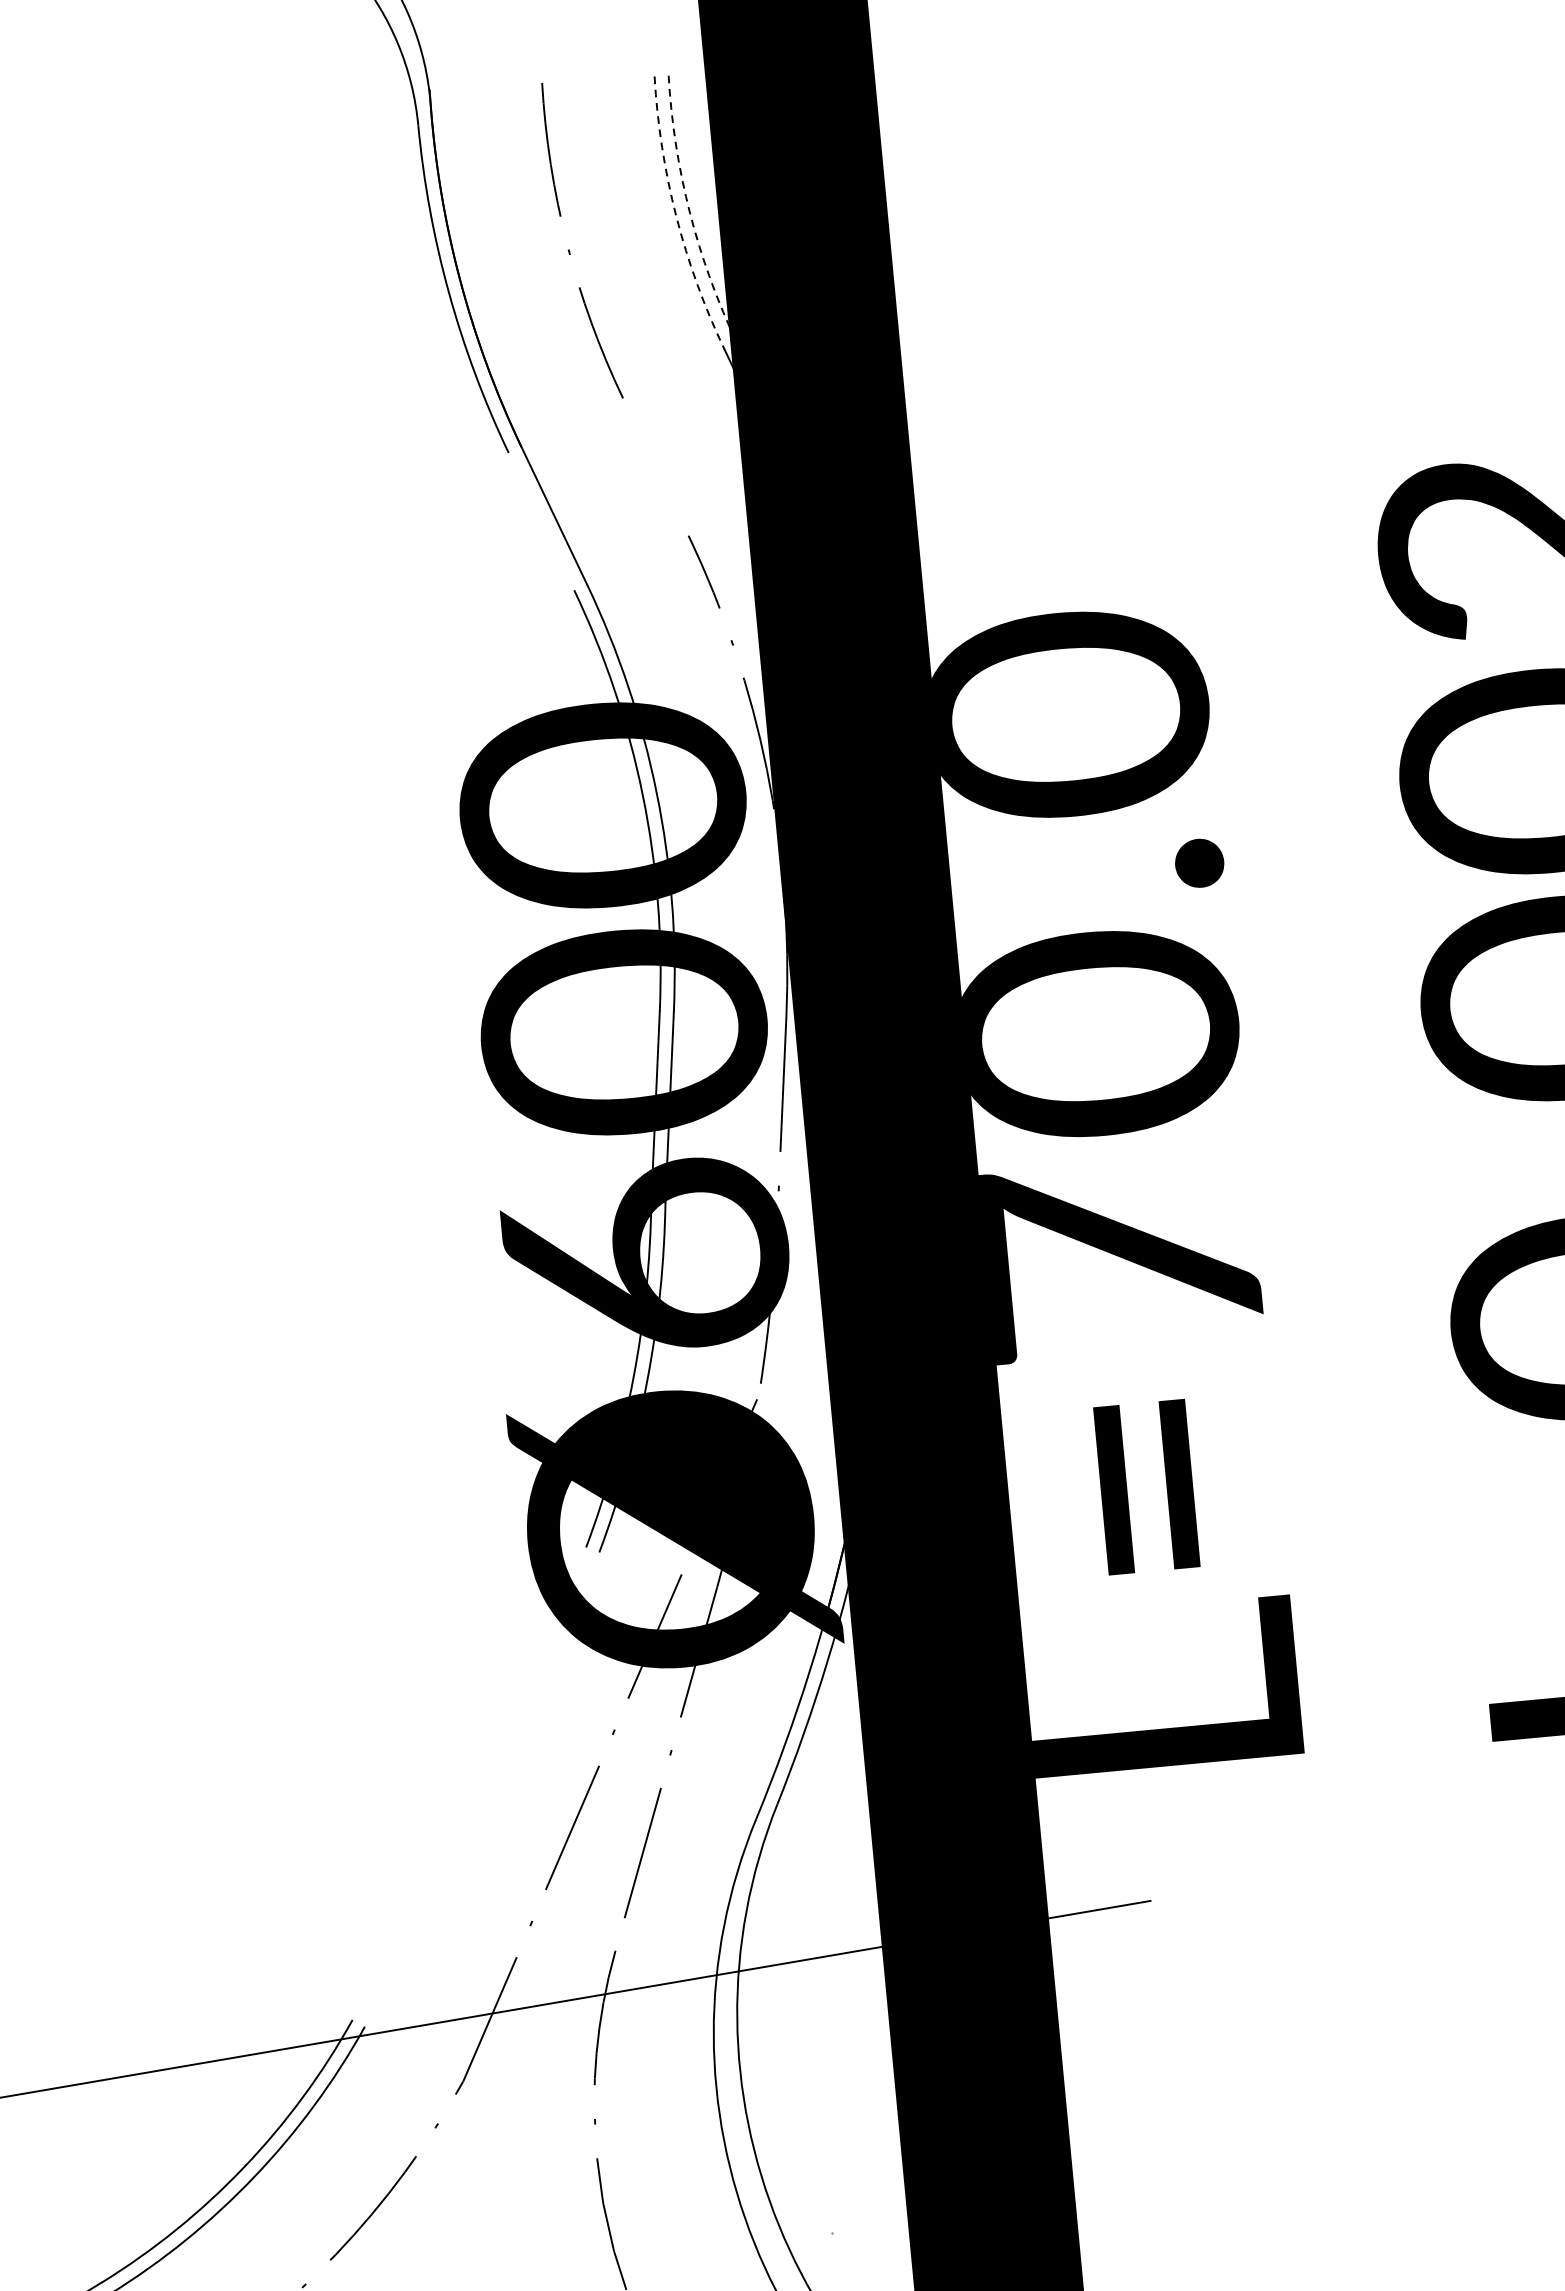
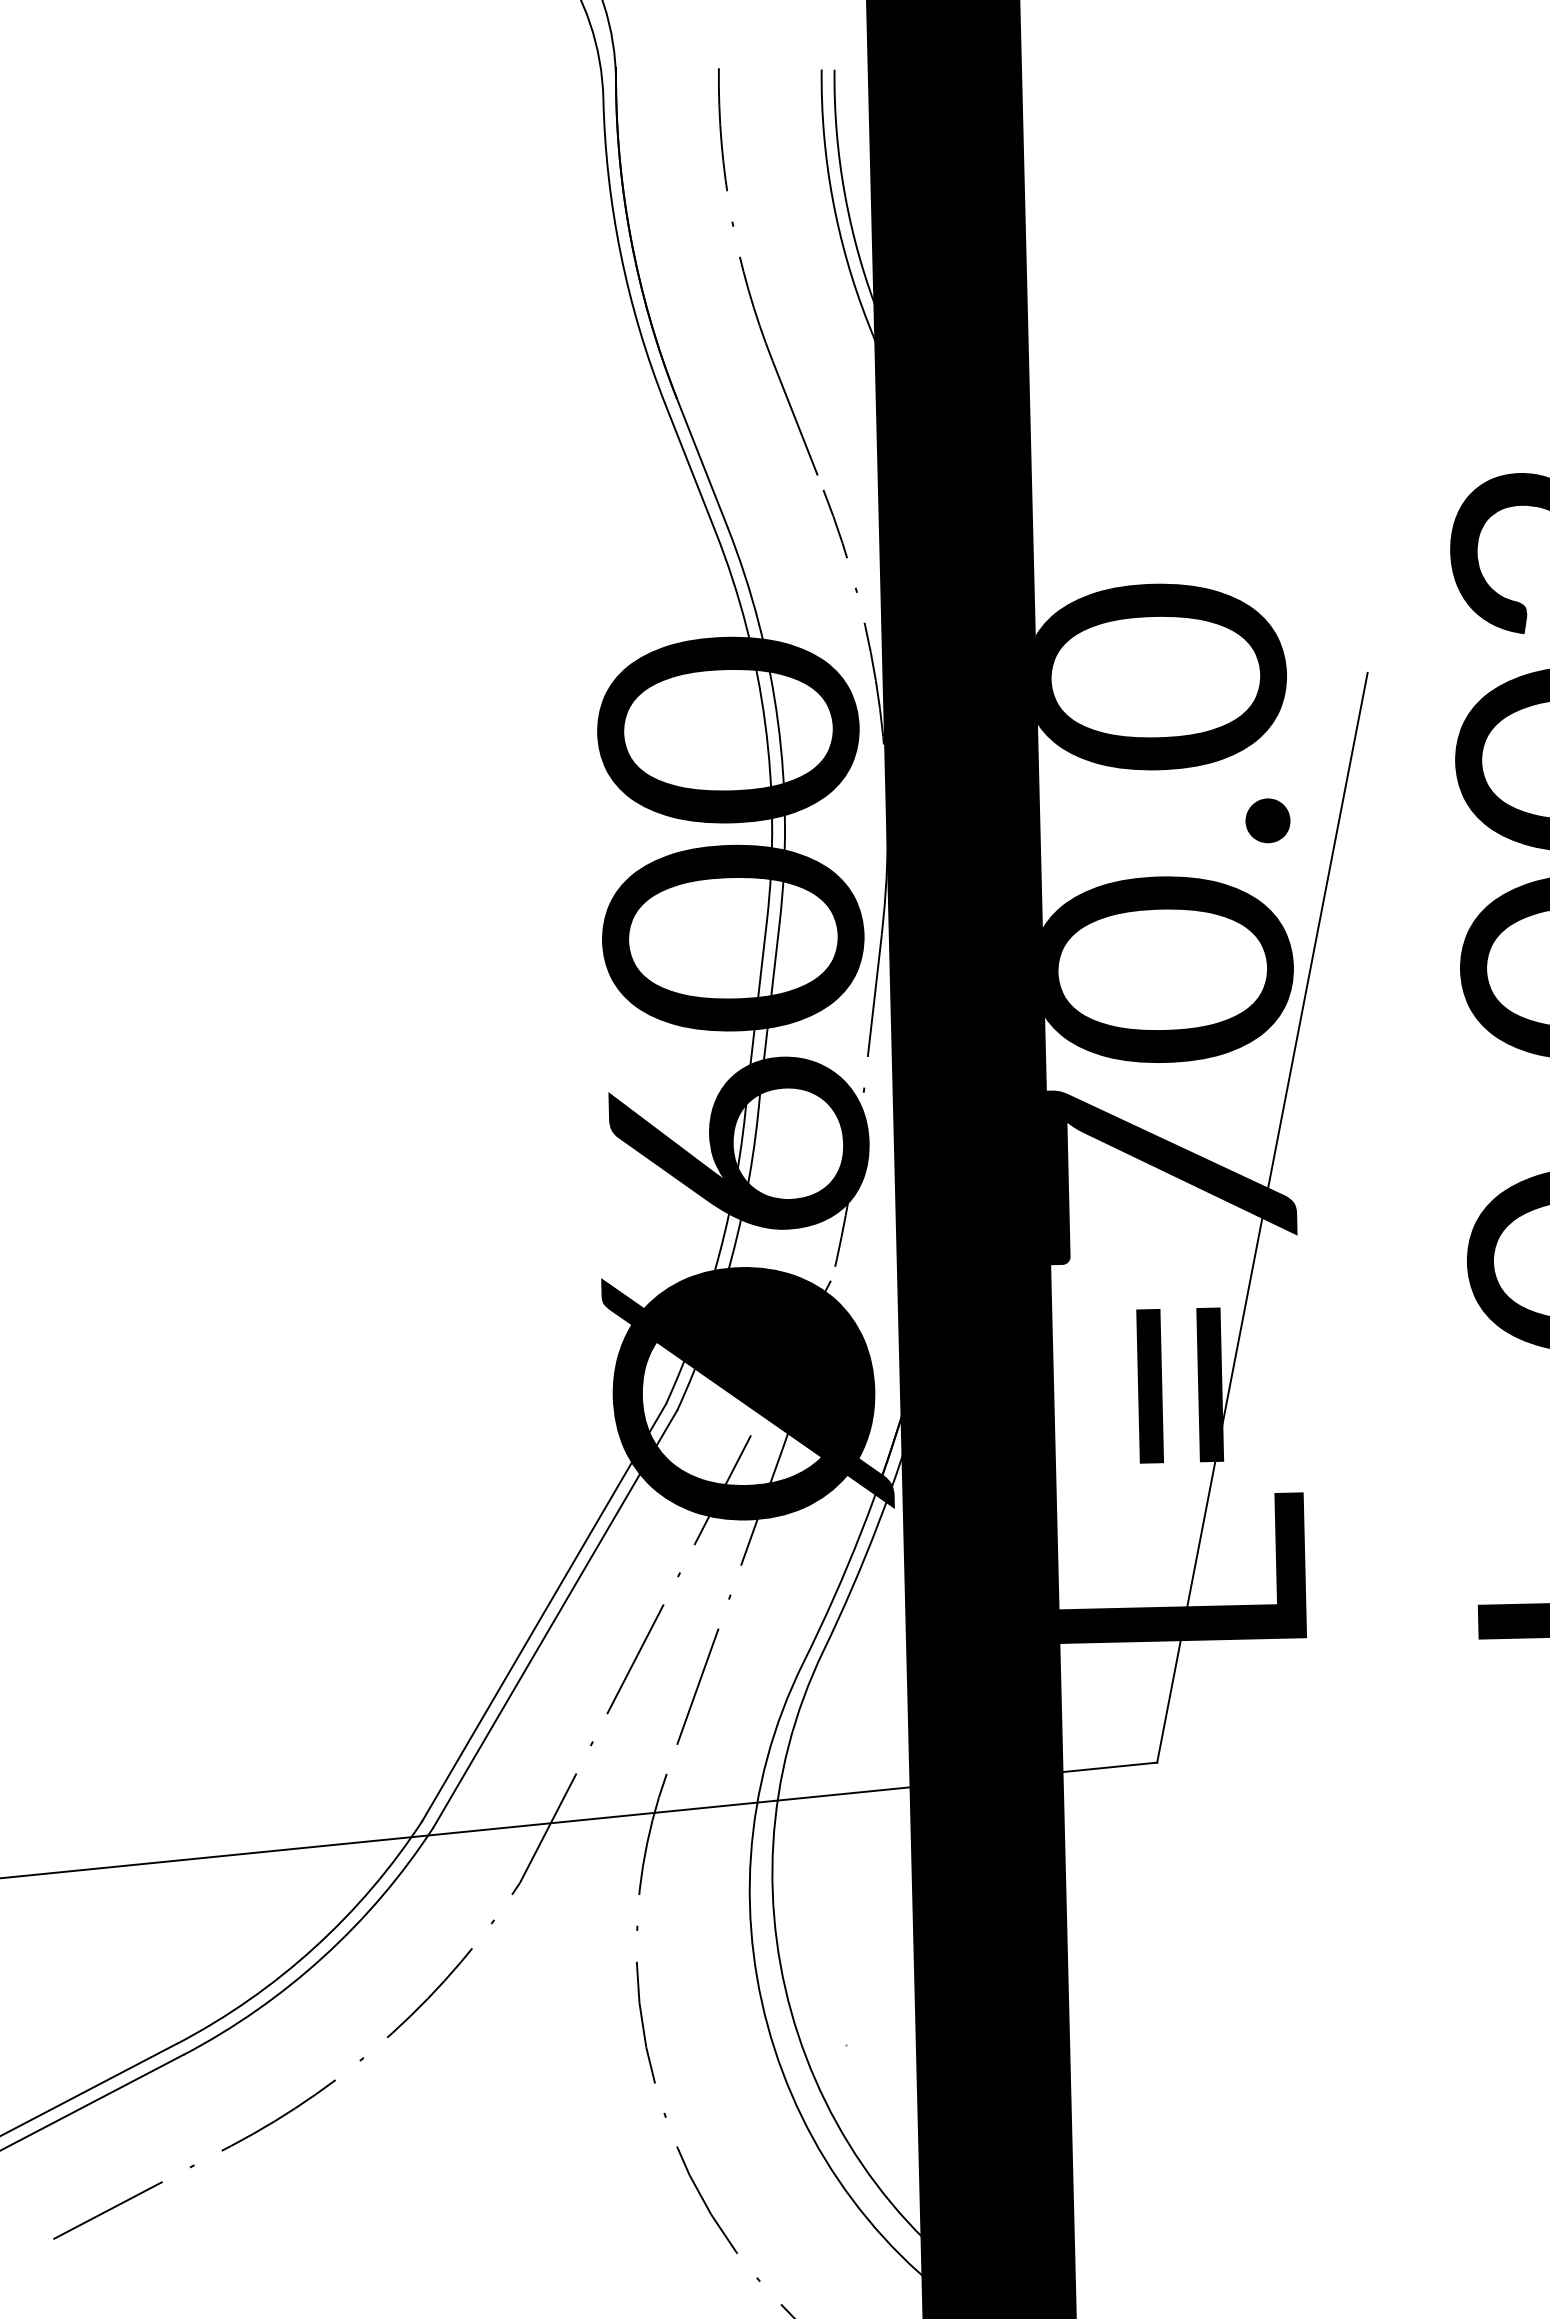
arc: (690, 213) -> (845, 196), dashed -> solid
arc: (676, 216) -> (832, 198), dashed -> solid
line: (655, 466) -> (797, 424), added
line: (540, 521) -> (689, 467), added
line: (1223, 1297) -> (1262, 1217), added
line: (469, 1783) -> (544, 1612), added
line: (482, 1789) -> (555, 1618), added

